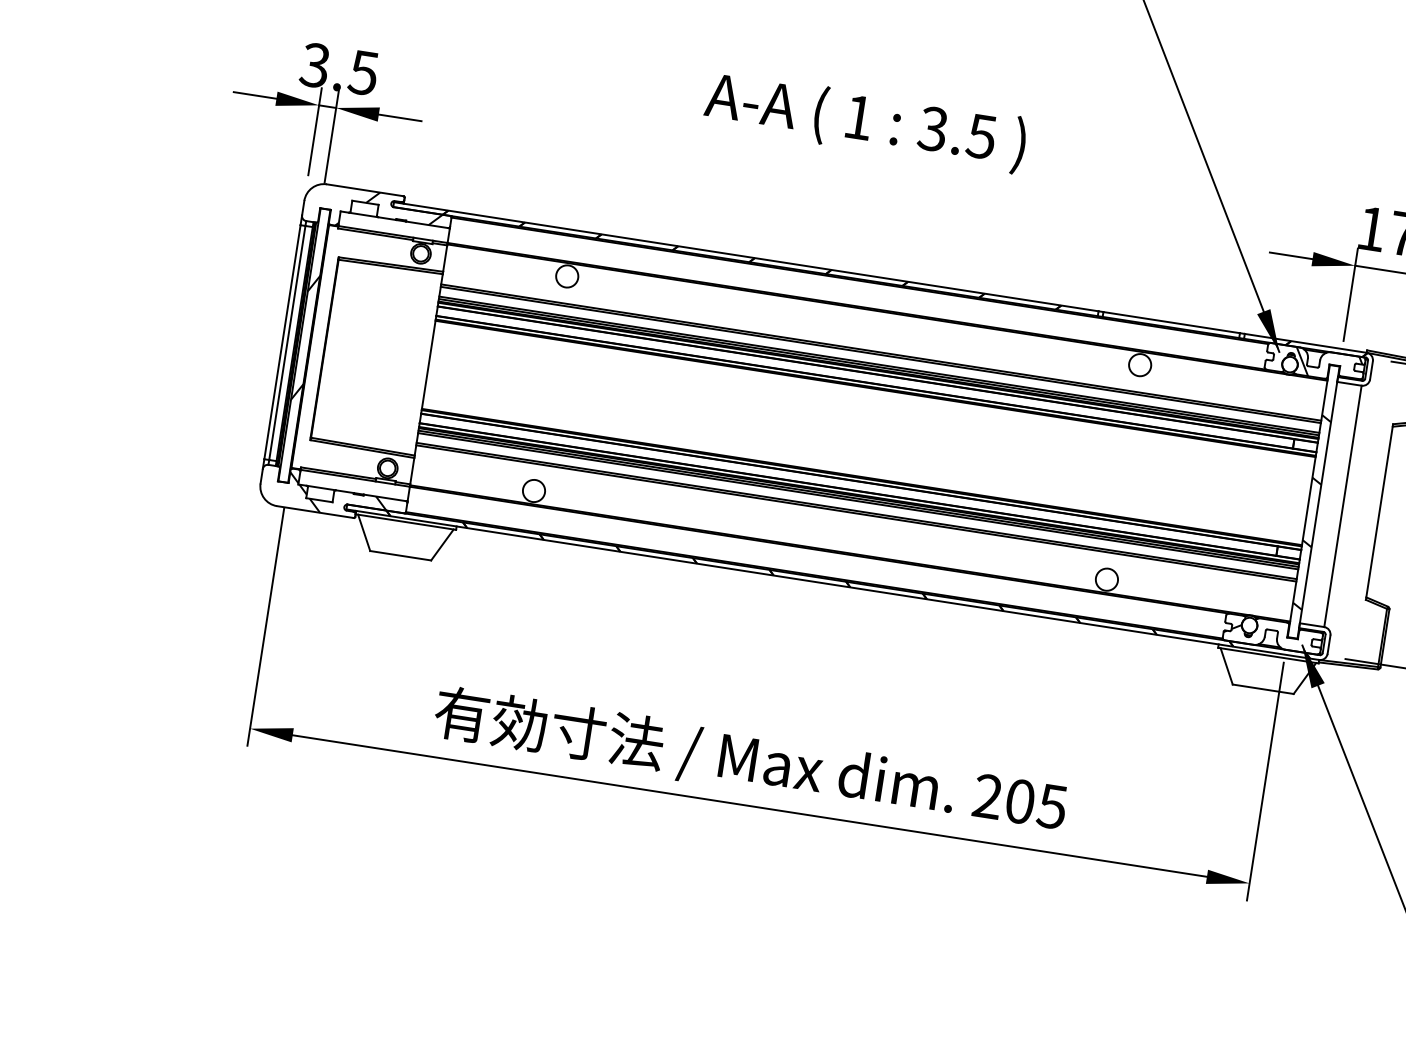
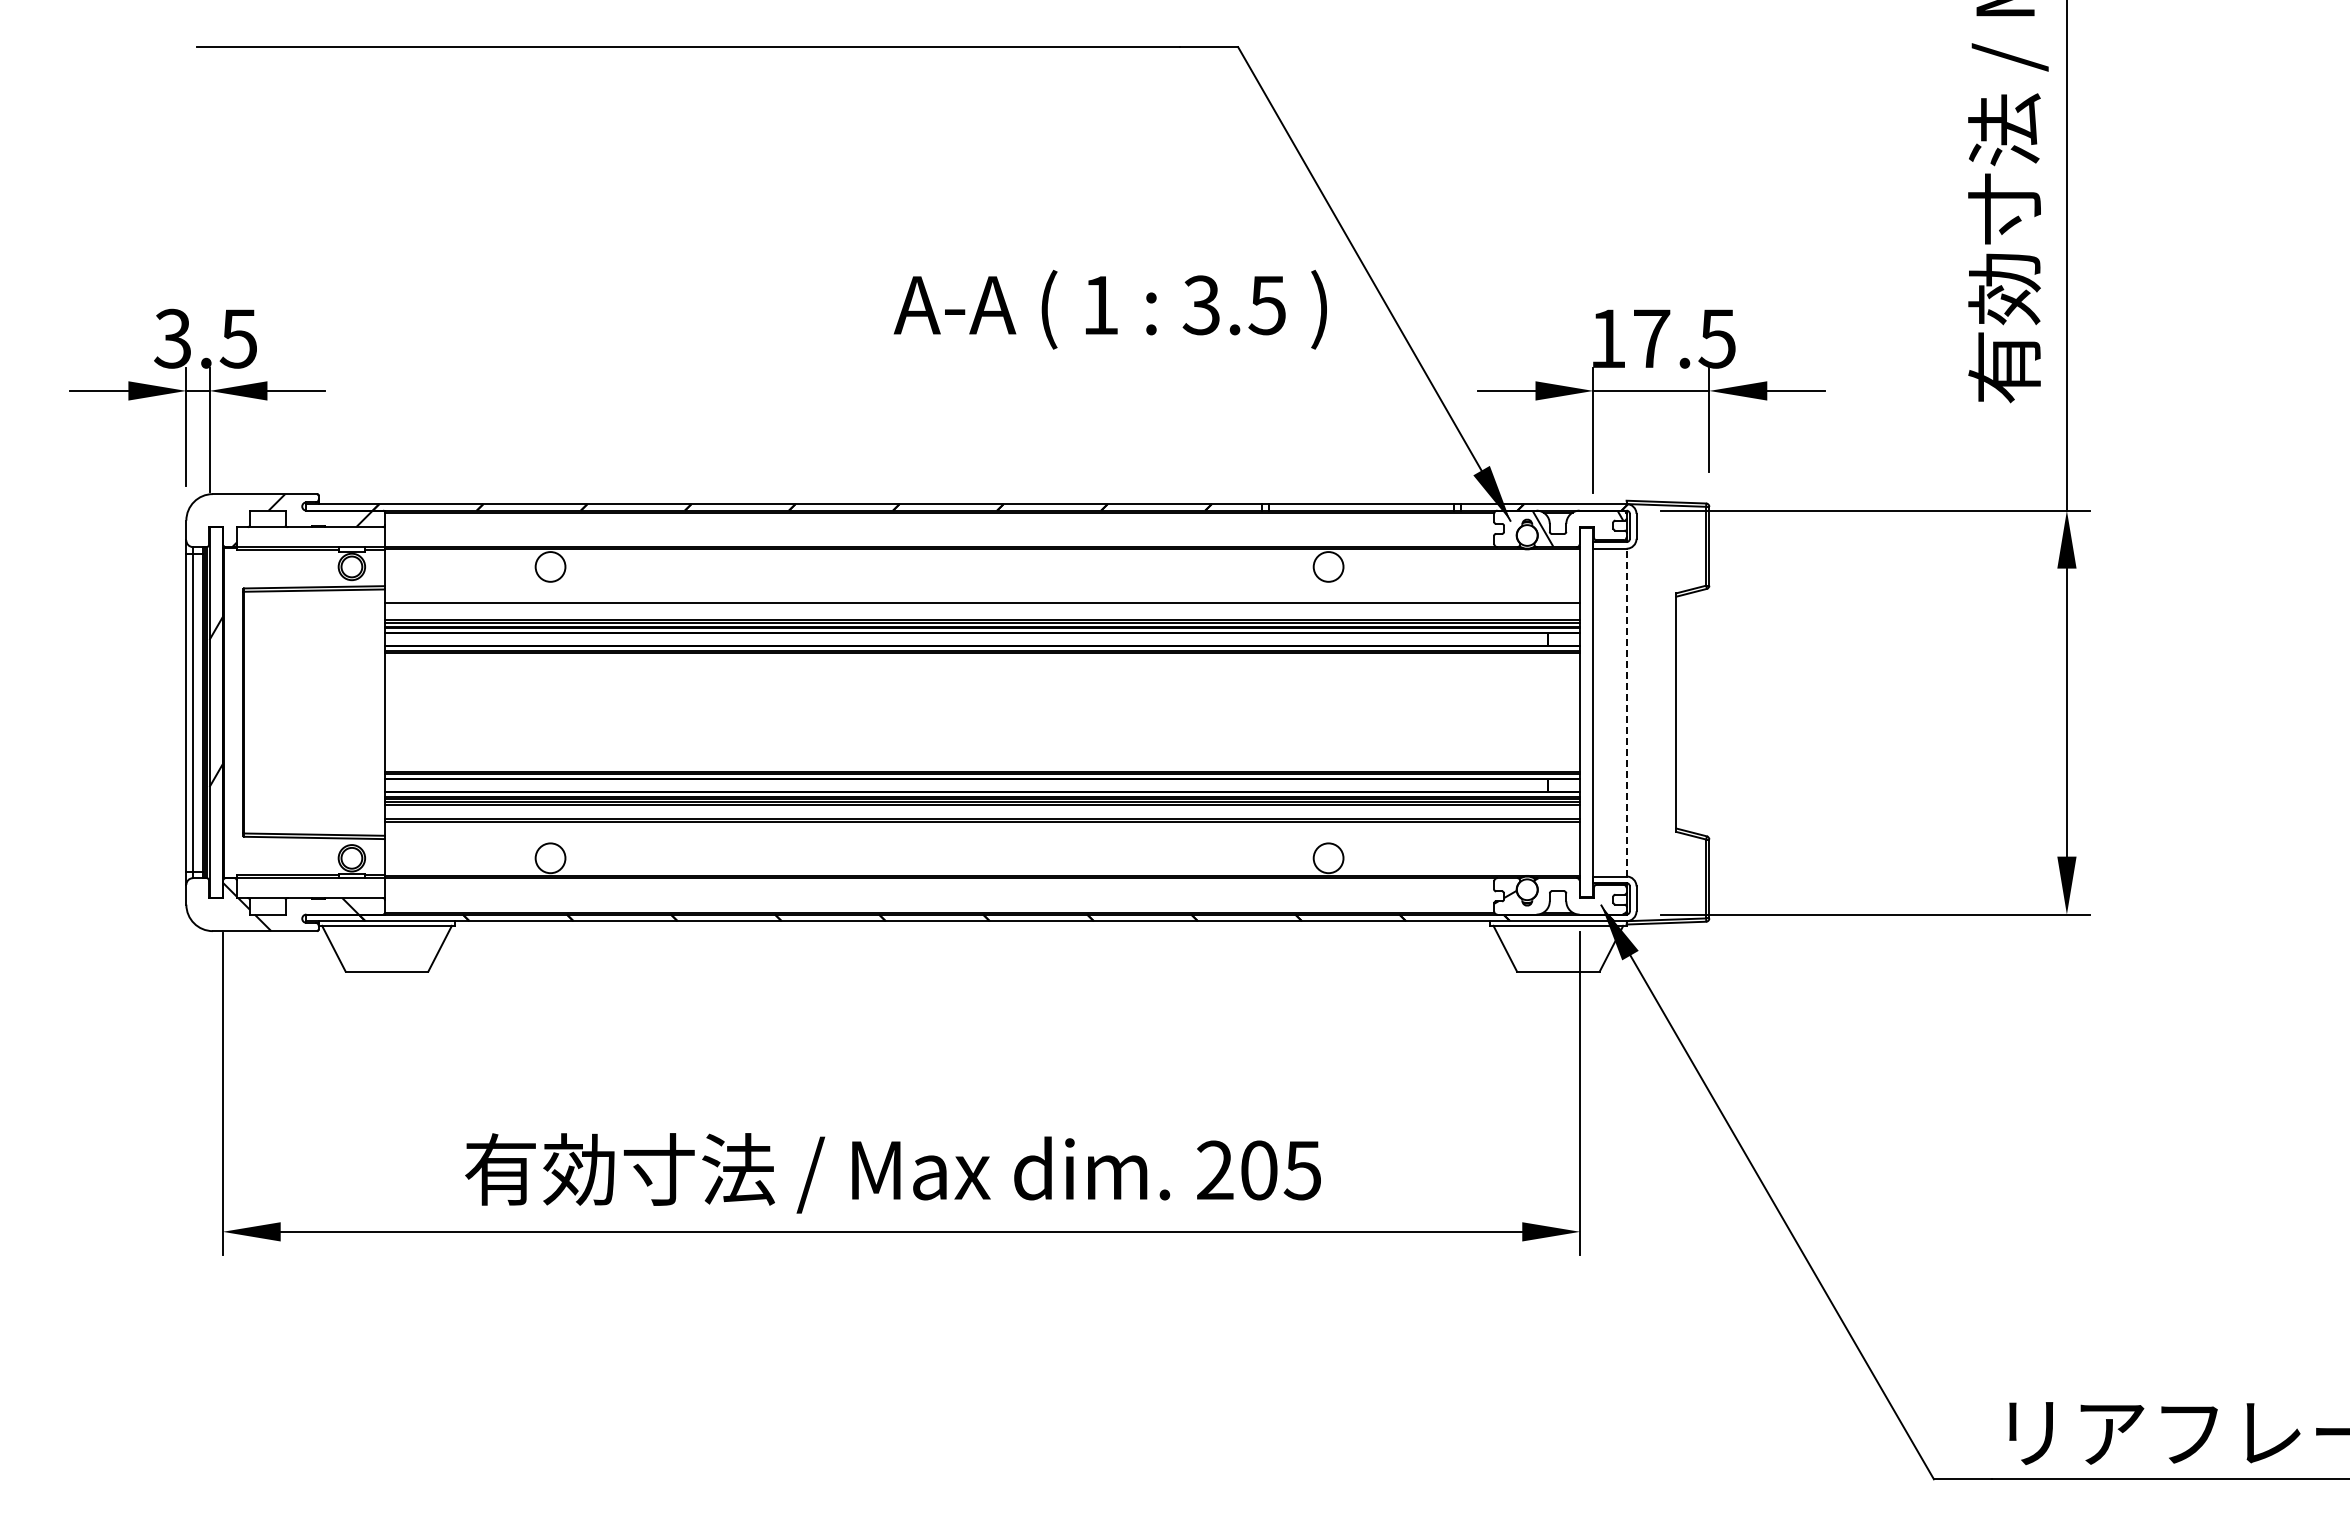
text: (864, 121) -> (1109, 309), moved
line: (880, 354) -> (982, 606), removed
line: (1342, 506) -> (1626, 712), solid -> dashed
hatch: (1311, 512) -> (1586, 726), removed

